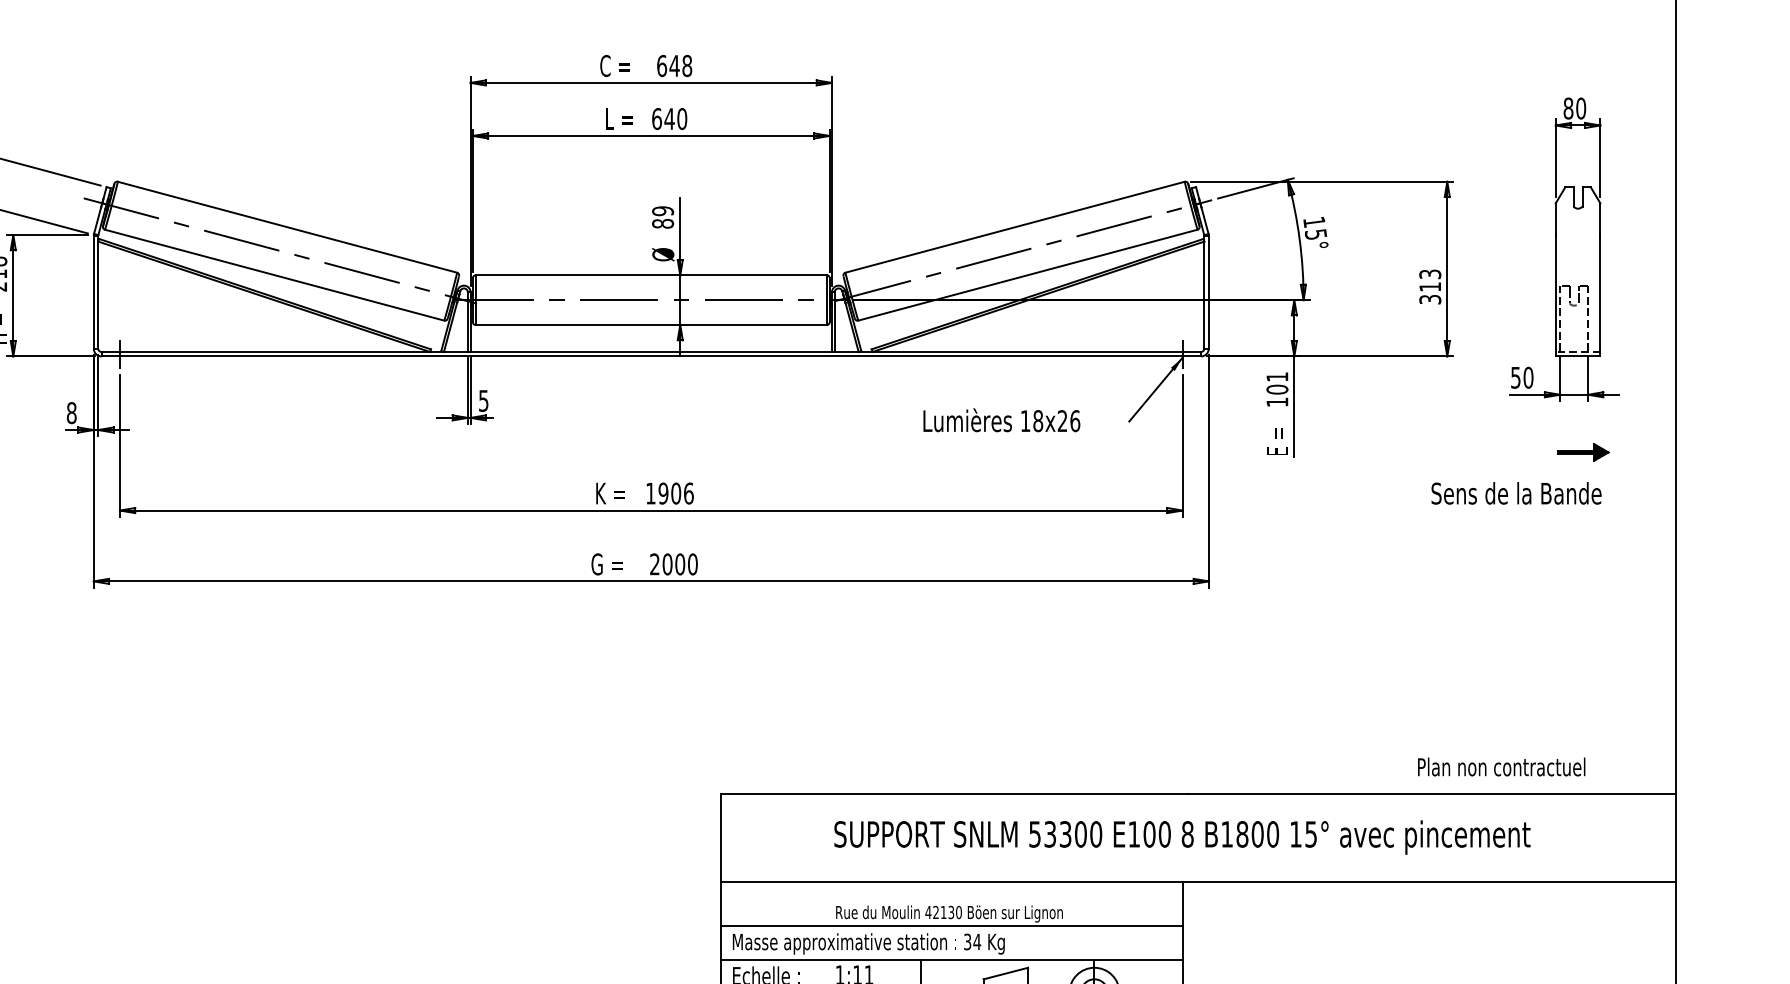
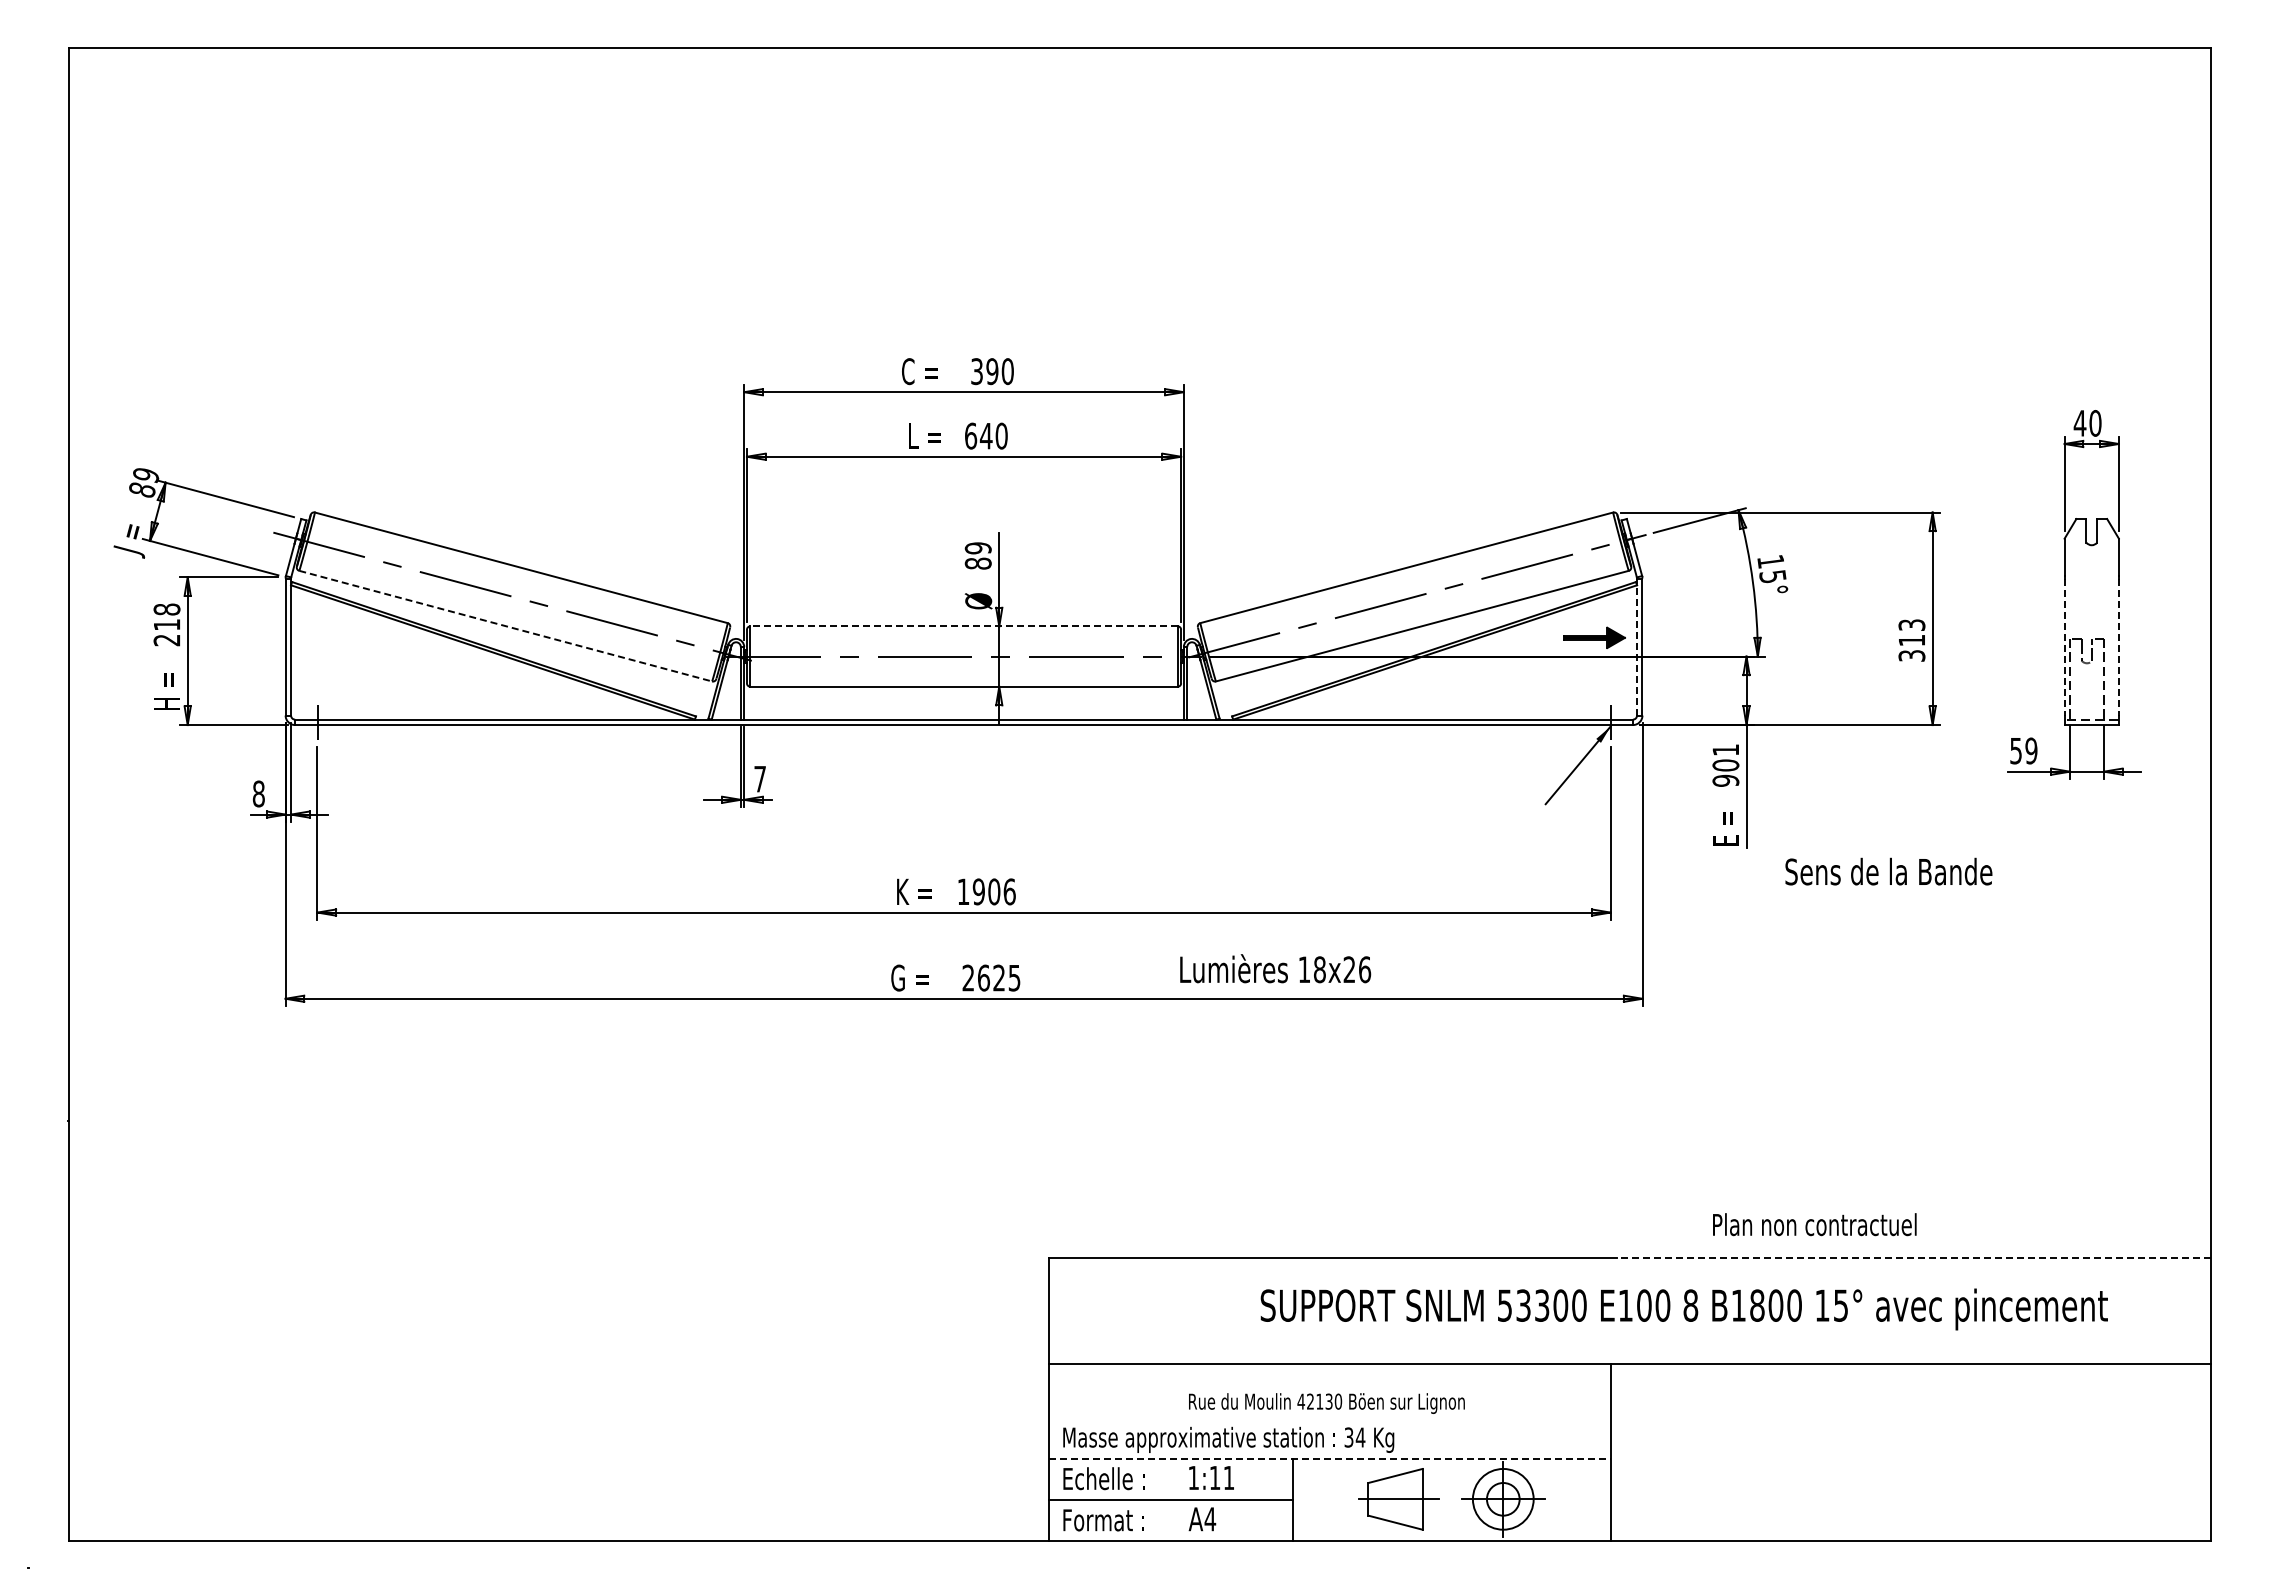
text: (674, 65) -> (992, 371), 648 -> 390
text: (1567, 107) -> (2079, 422), 80 -> 40
line: (274, 275) -> (505, 626), solid -> dashed
line: (651, 275) -> (964, 626), solid -> dashed
line: (1204, 292) -> (1637, 647), solid -> dashed
line: (1555, 292) -> (2064, 647), solid -> dashed
line: (1600, 292) -> (2118, 647), solid -> dashed
text: (1528, 377) -> (2031, 750), 50 -> 59
text: (483, 401) -> (759, 779), 5 -> 7
text: (1277, 402) -> (1725, 780), 101 -> 901
text: (1001, 420) -> (1275, 968), moved
part: (1583, 452) -> (1594, 637), moved
text: (1516, 493) -> (1888, 871), moved
text: (679, 563) -> (998, 977), 2000 -> 2625
text: (1501, 766) -> (1814, 1224), moved
line: (1431, 794) -> (1913, 1257), solid -> dashed
text: (1181, 837) -> (1683, 1309), moved
line: (952, 926) -> (1330, 1418), removed
line: (952, 960) -> (1330, 1459), solid -> dashed

